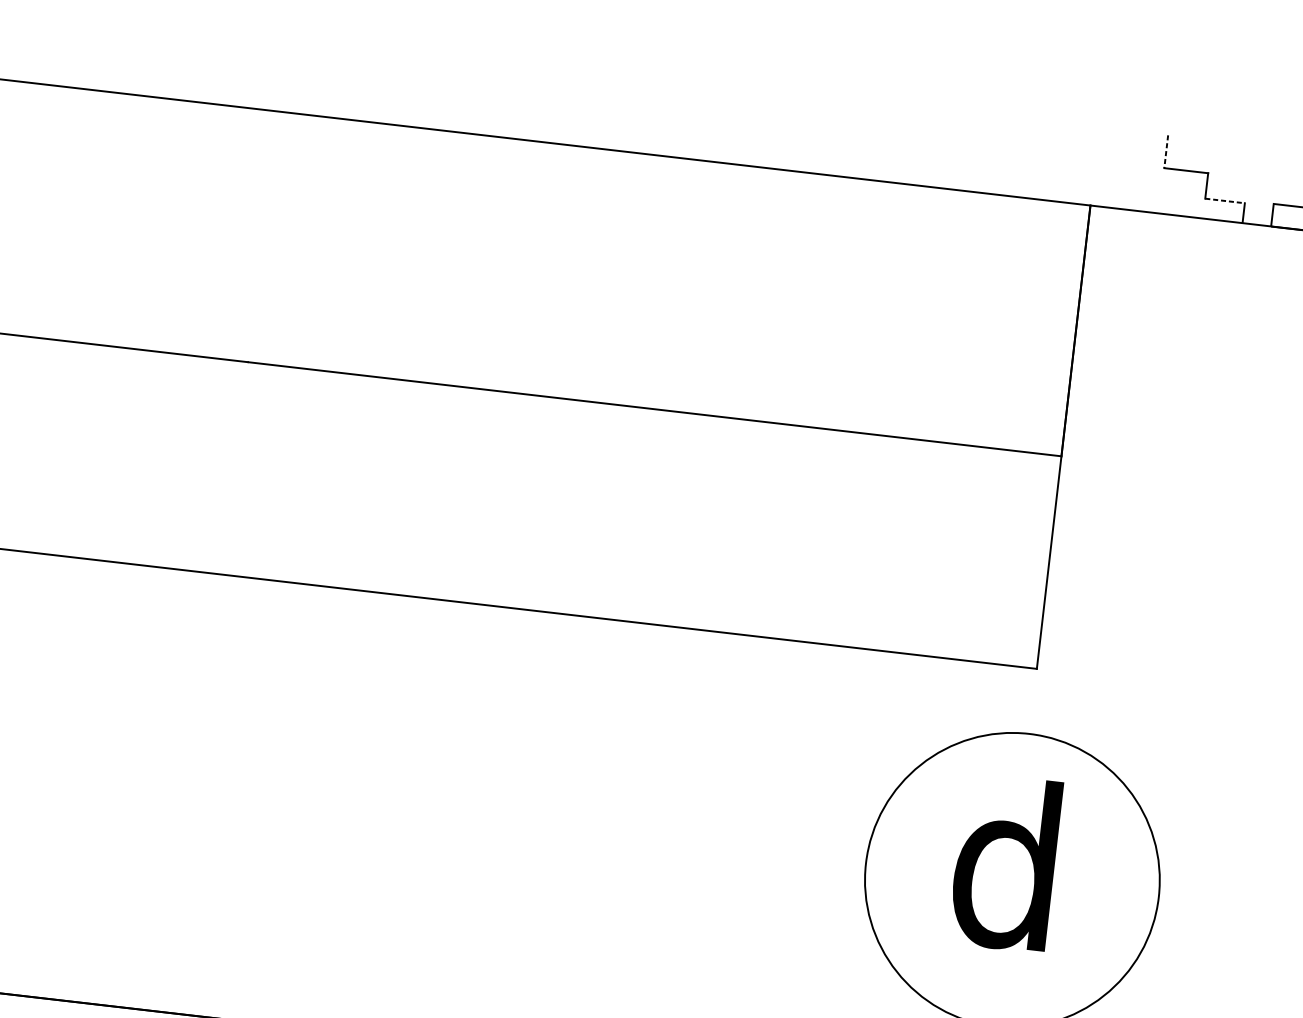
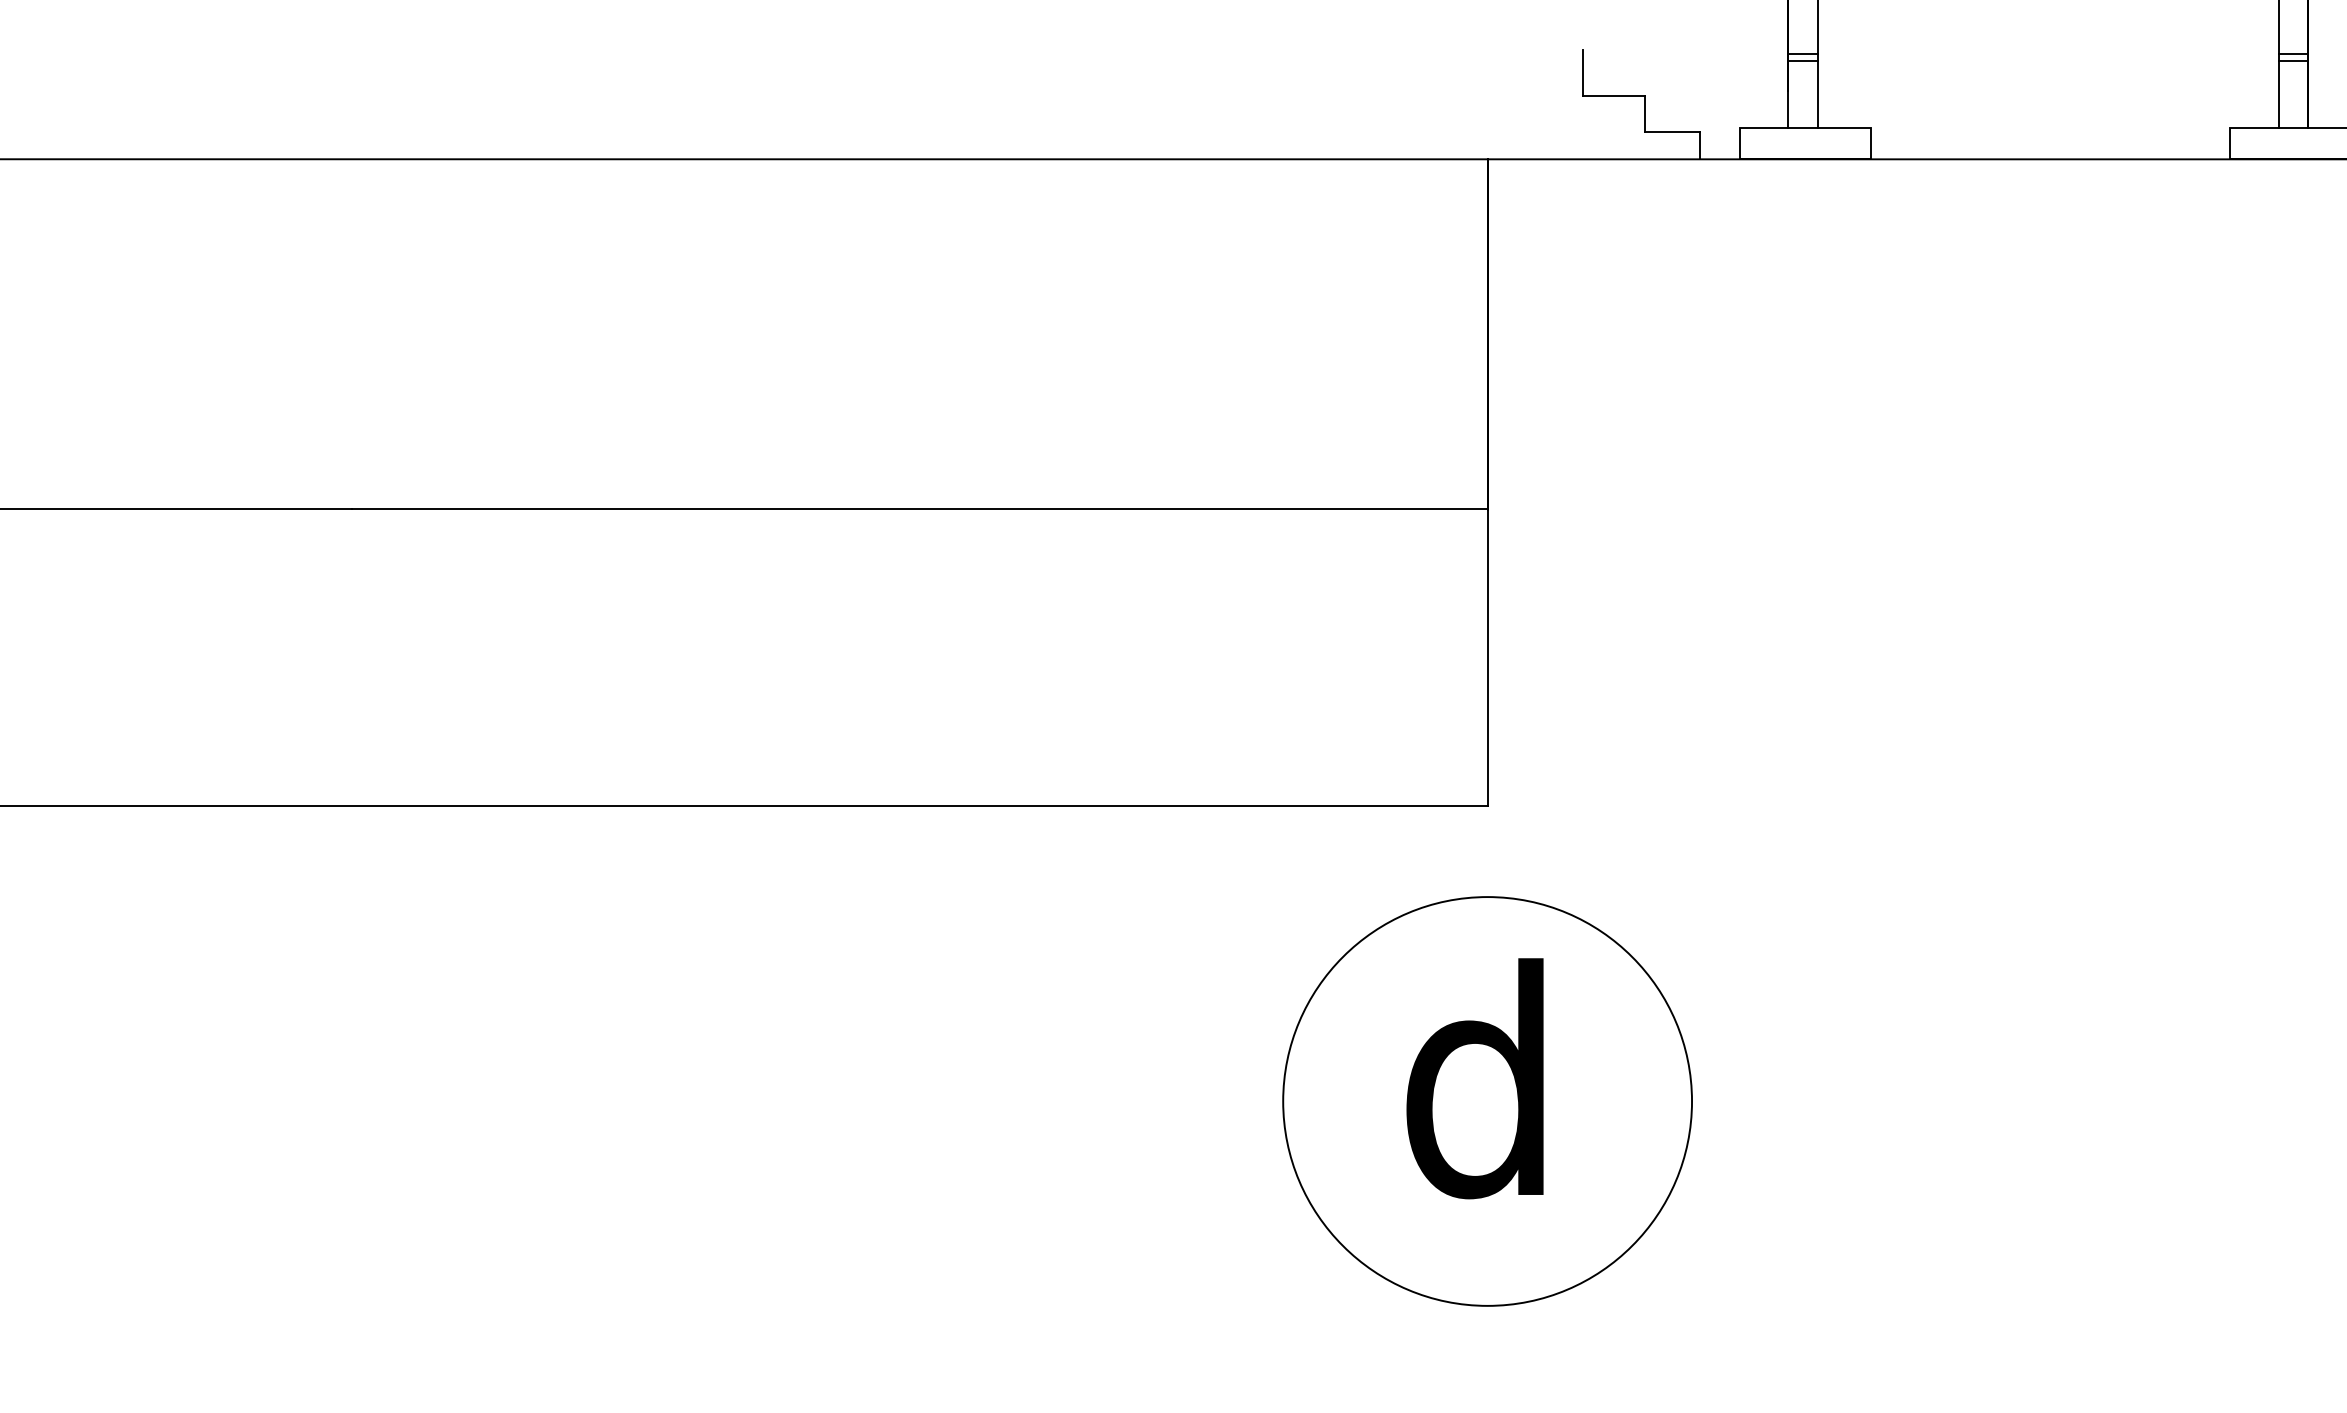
line: (1166, 152) -> (1583, 73), dashed -> solid
line: (1225, 200) -> (1672, 131), dashed -> solid

